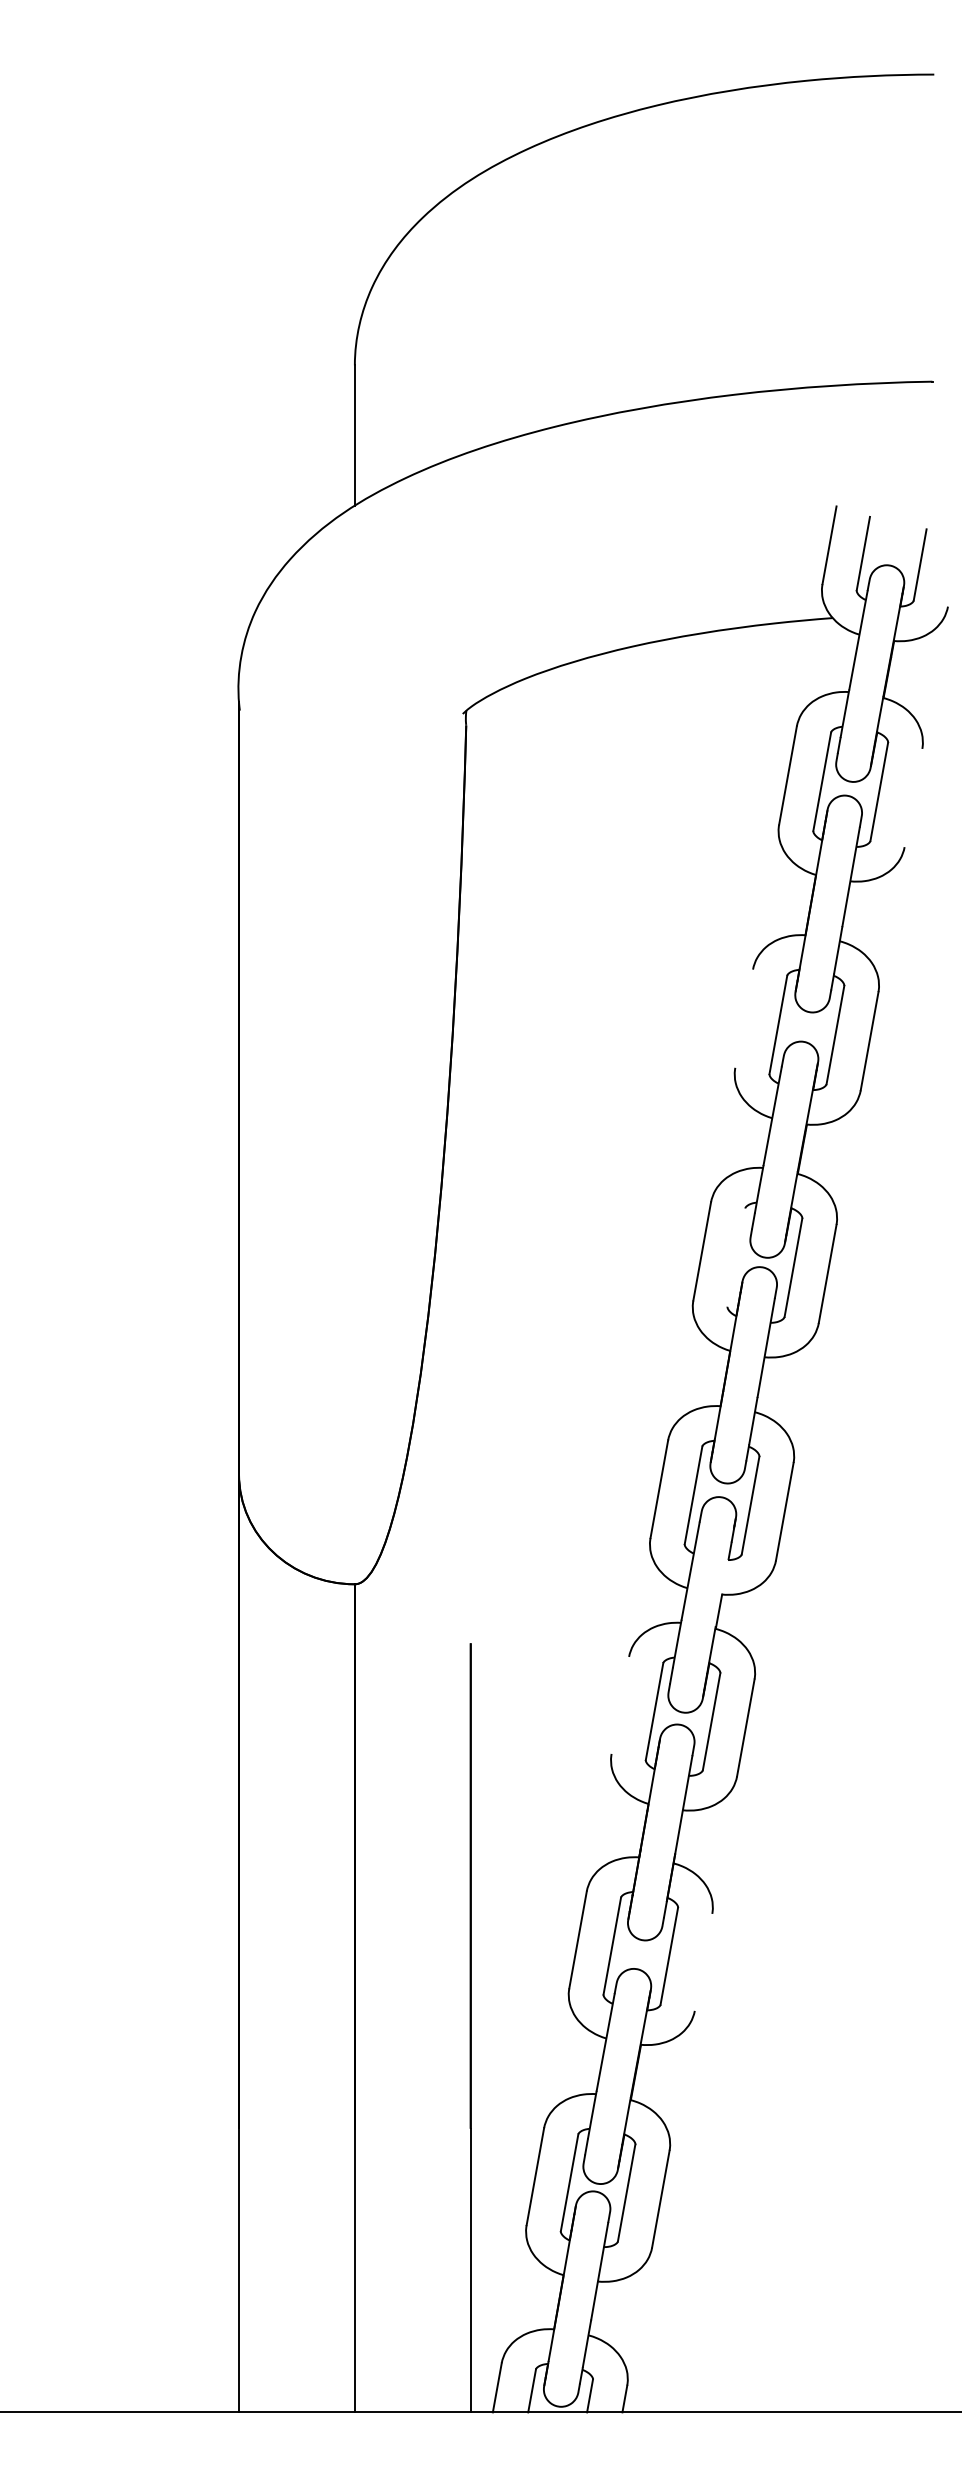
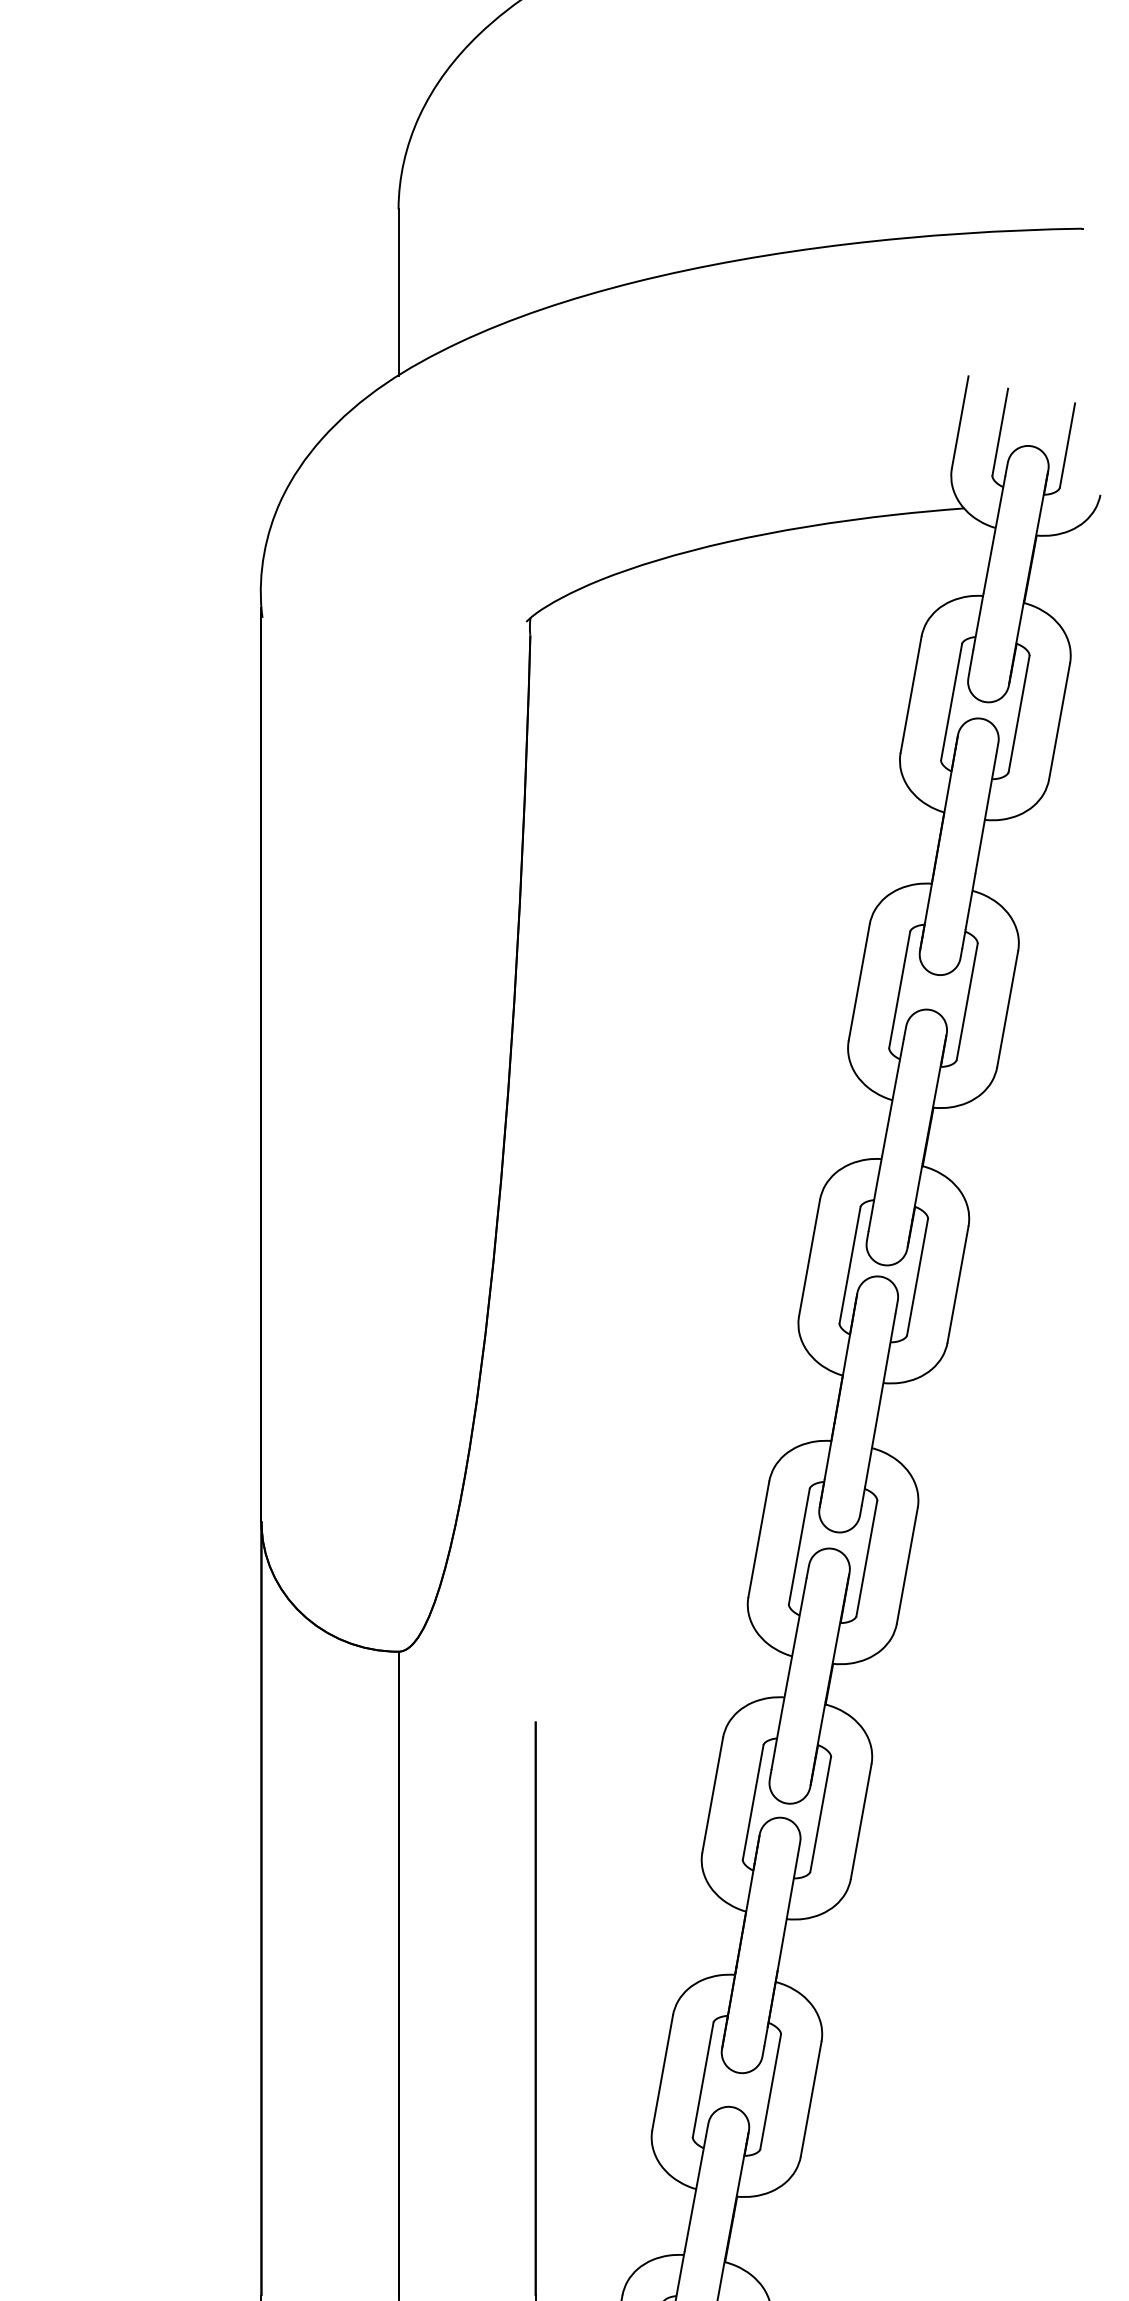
line: (913, 797) -> (1059, 720), added
line: (744, 1018) -> (859, 982), added
line: (736, 1257) -> (850, 1265), added
line: (724, 1577) -> (835, 1643), added
line: (620, 1704) -> (712, 1793), added
line: (703, 1961) -> (811, 2098), added

